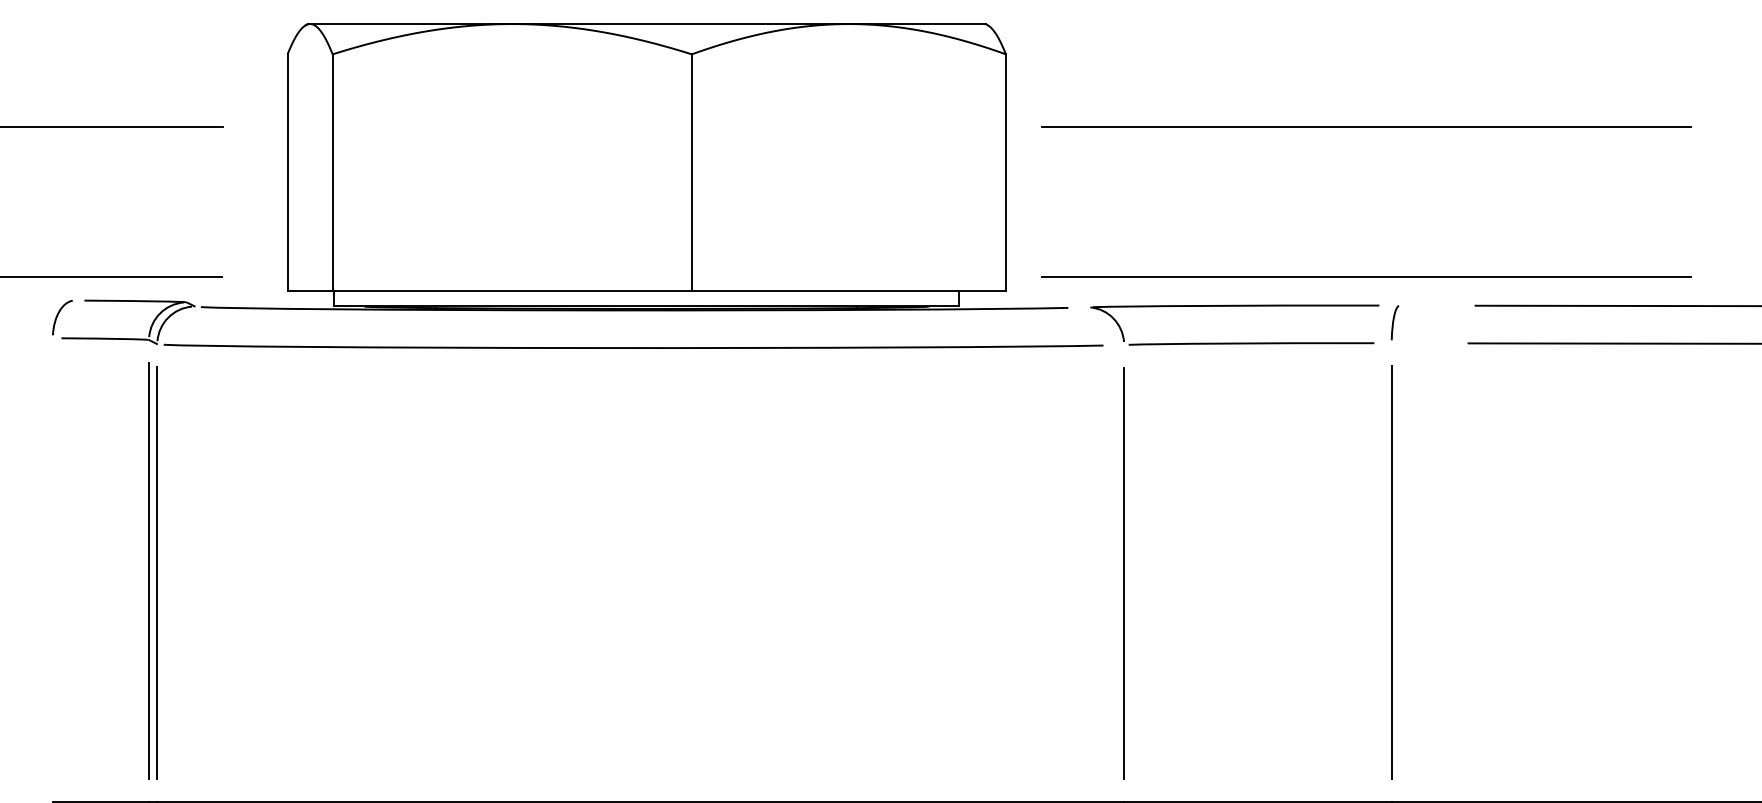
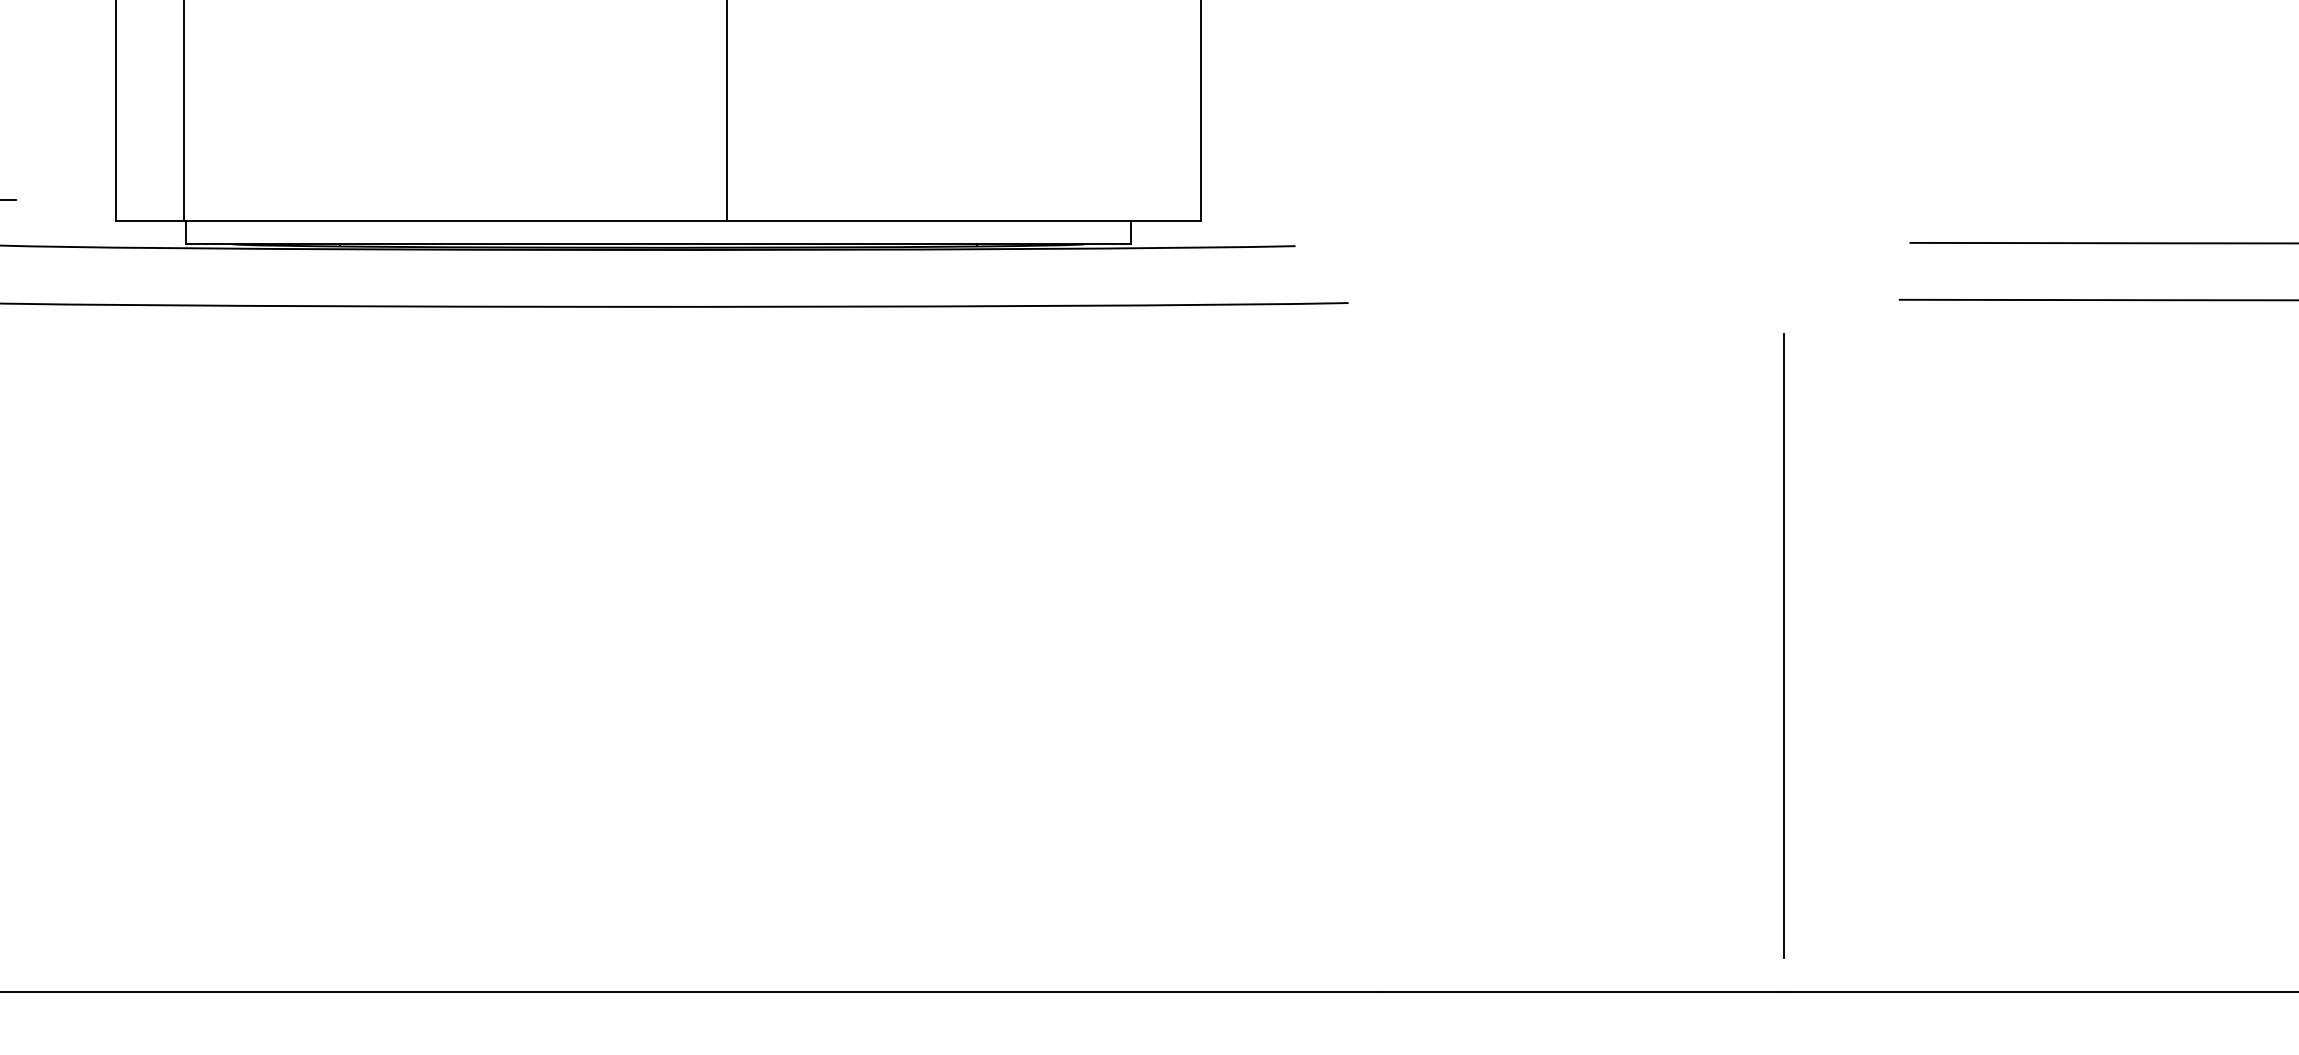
line: (1366, 277) -> (1746, 200), removed
part: (1234, 306) -> (1546, 244), removed
curve: (1394, 321) -> (1788, 266), removed
line: (1124, 572) -> (1380, 646), removed

